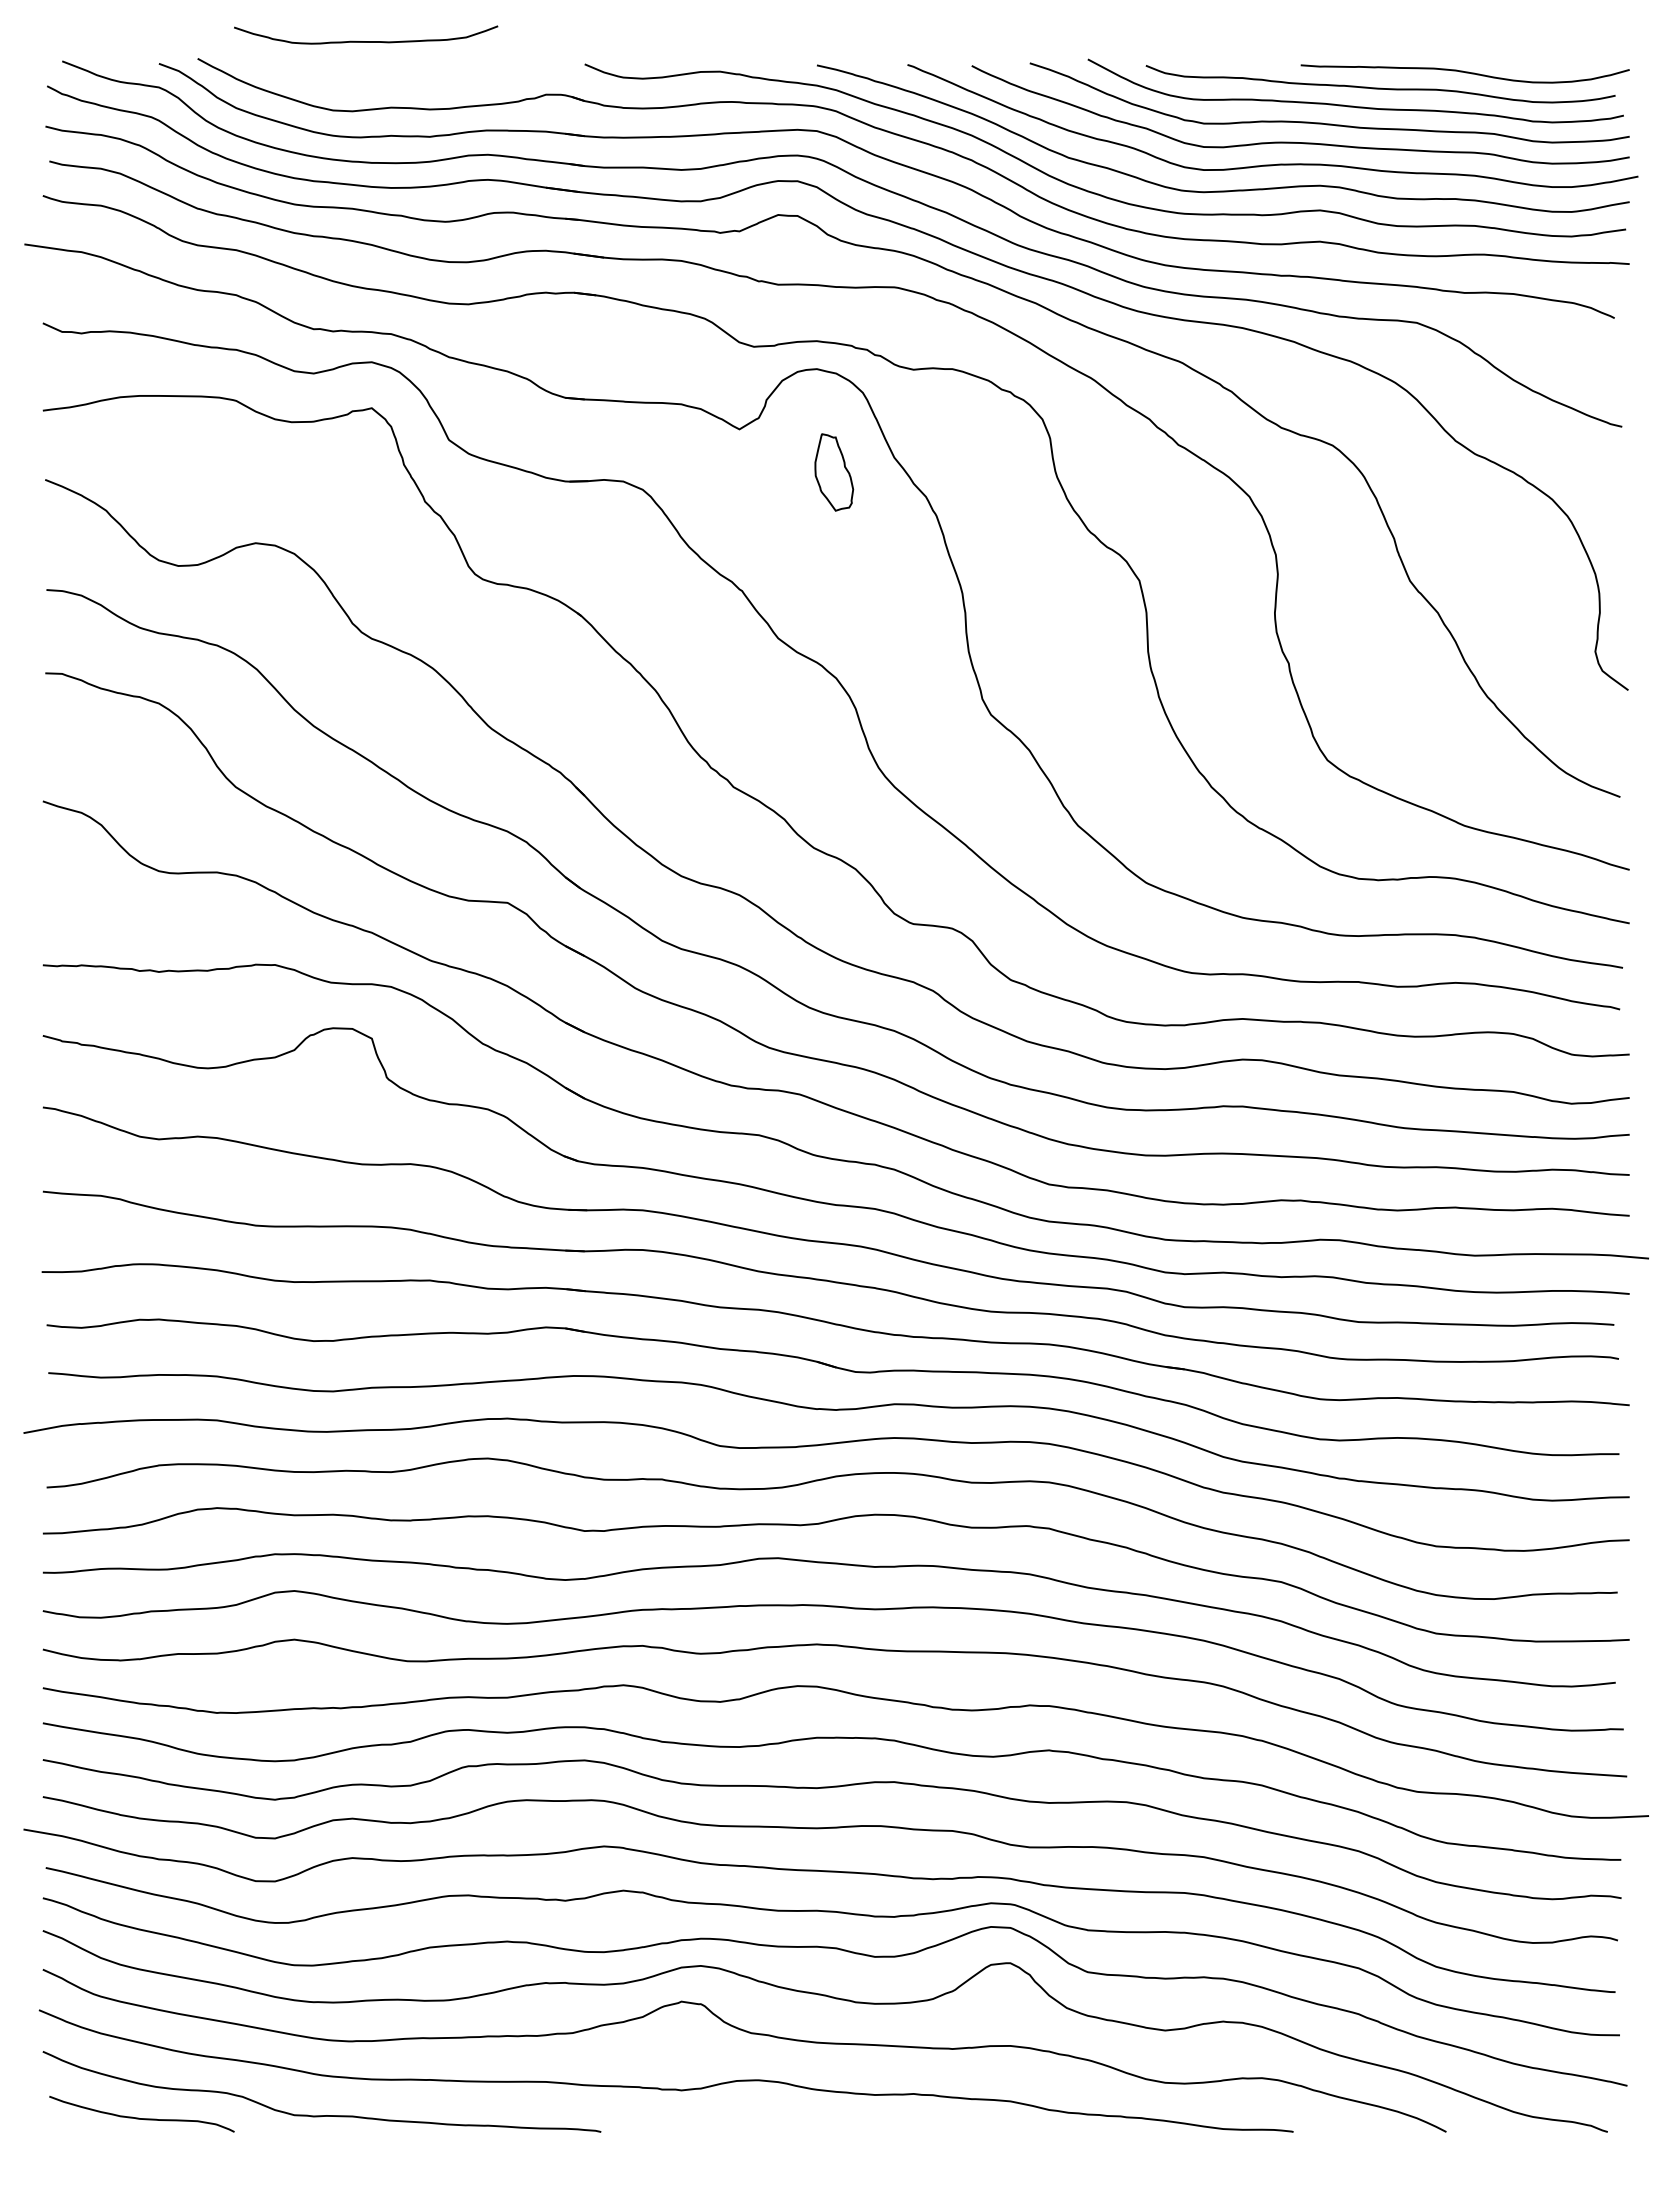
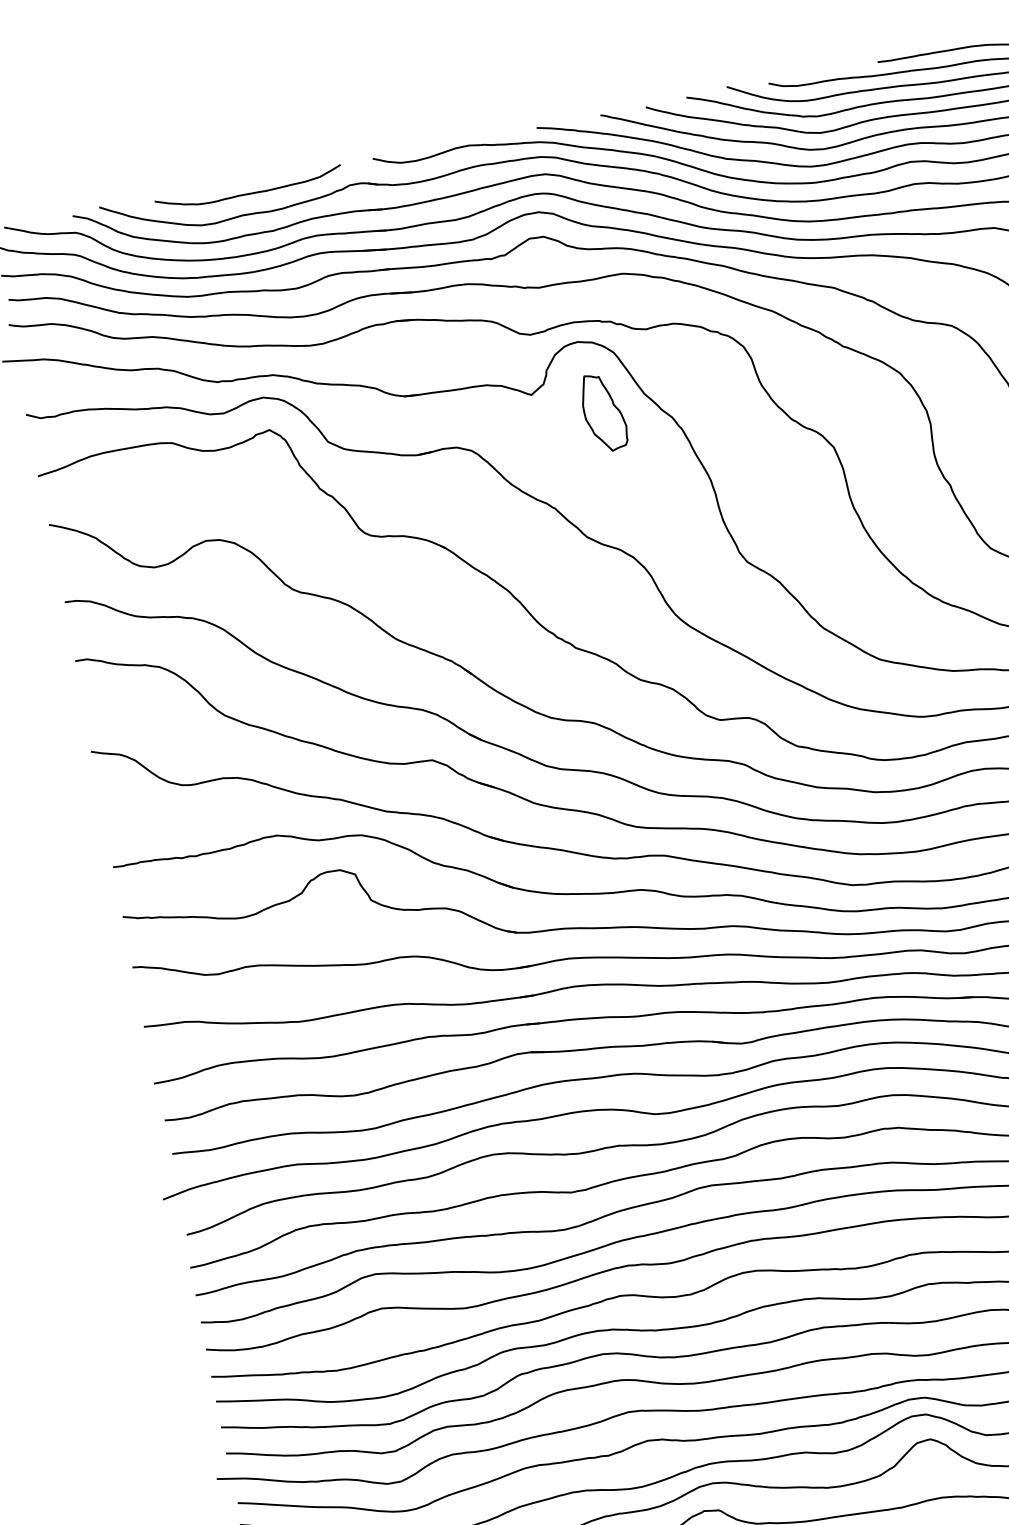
curve: (366, 41) -> (249, 193), moved
part: (834, 472) -> (604, 412), size x1.43

